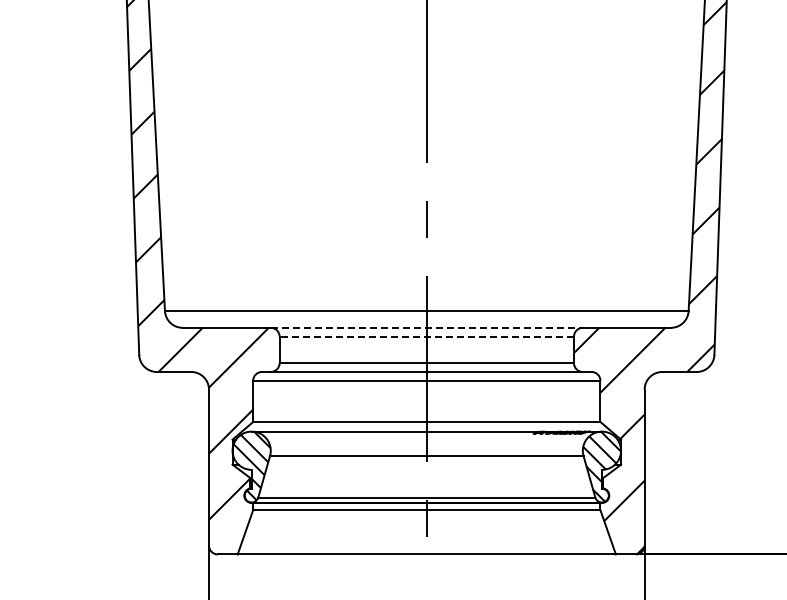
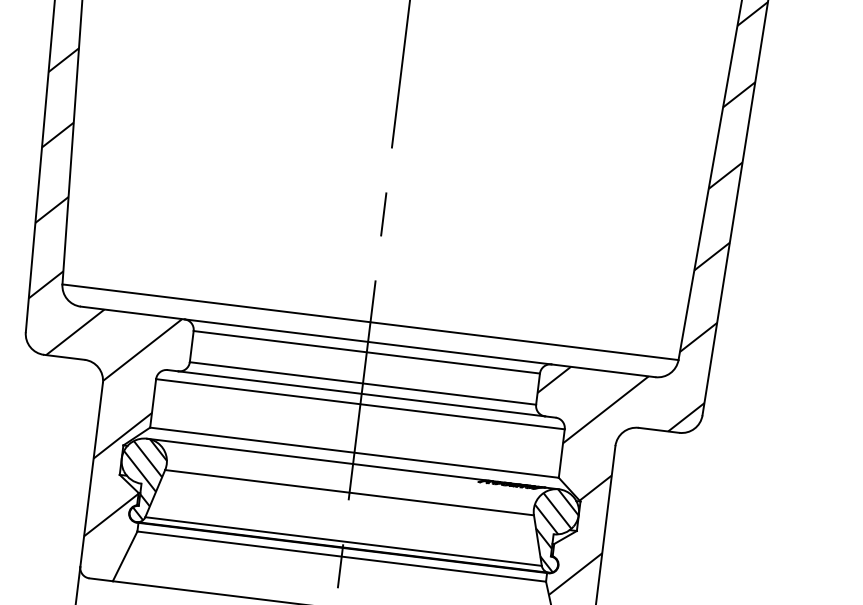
line: (427, 327) -> (368, 341), dashed -> solid
line: (426, 336) -> (366, 352), dashed -> solid

